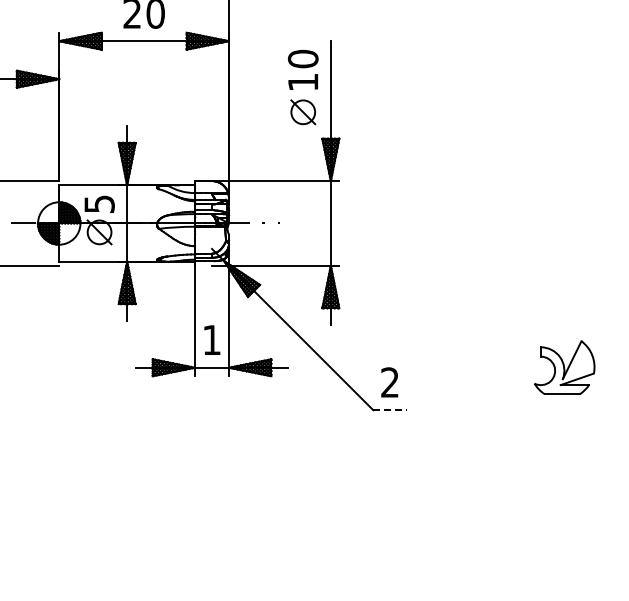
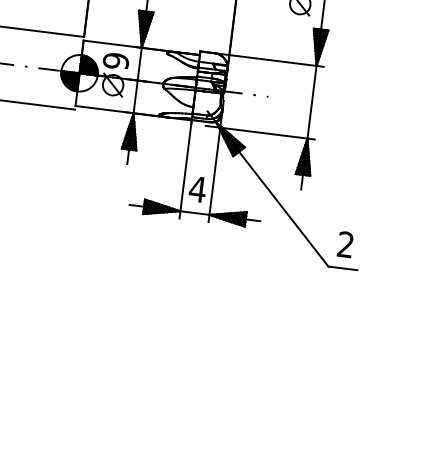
text: (99, 204) -> (116, 61), 5 -> 9
text: (211, 339) -> (197, 188), 1 -> 4
line: (390, 410) -> (343, 268), dashed -> solid

